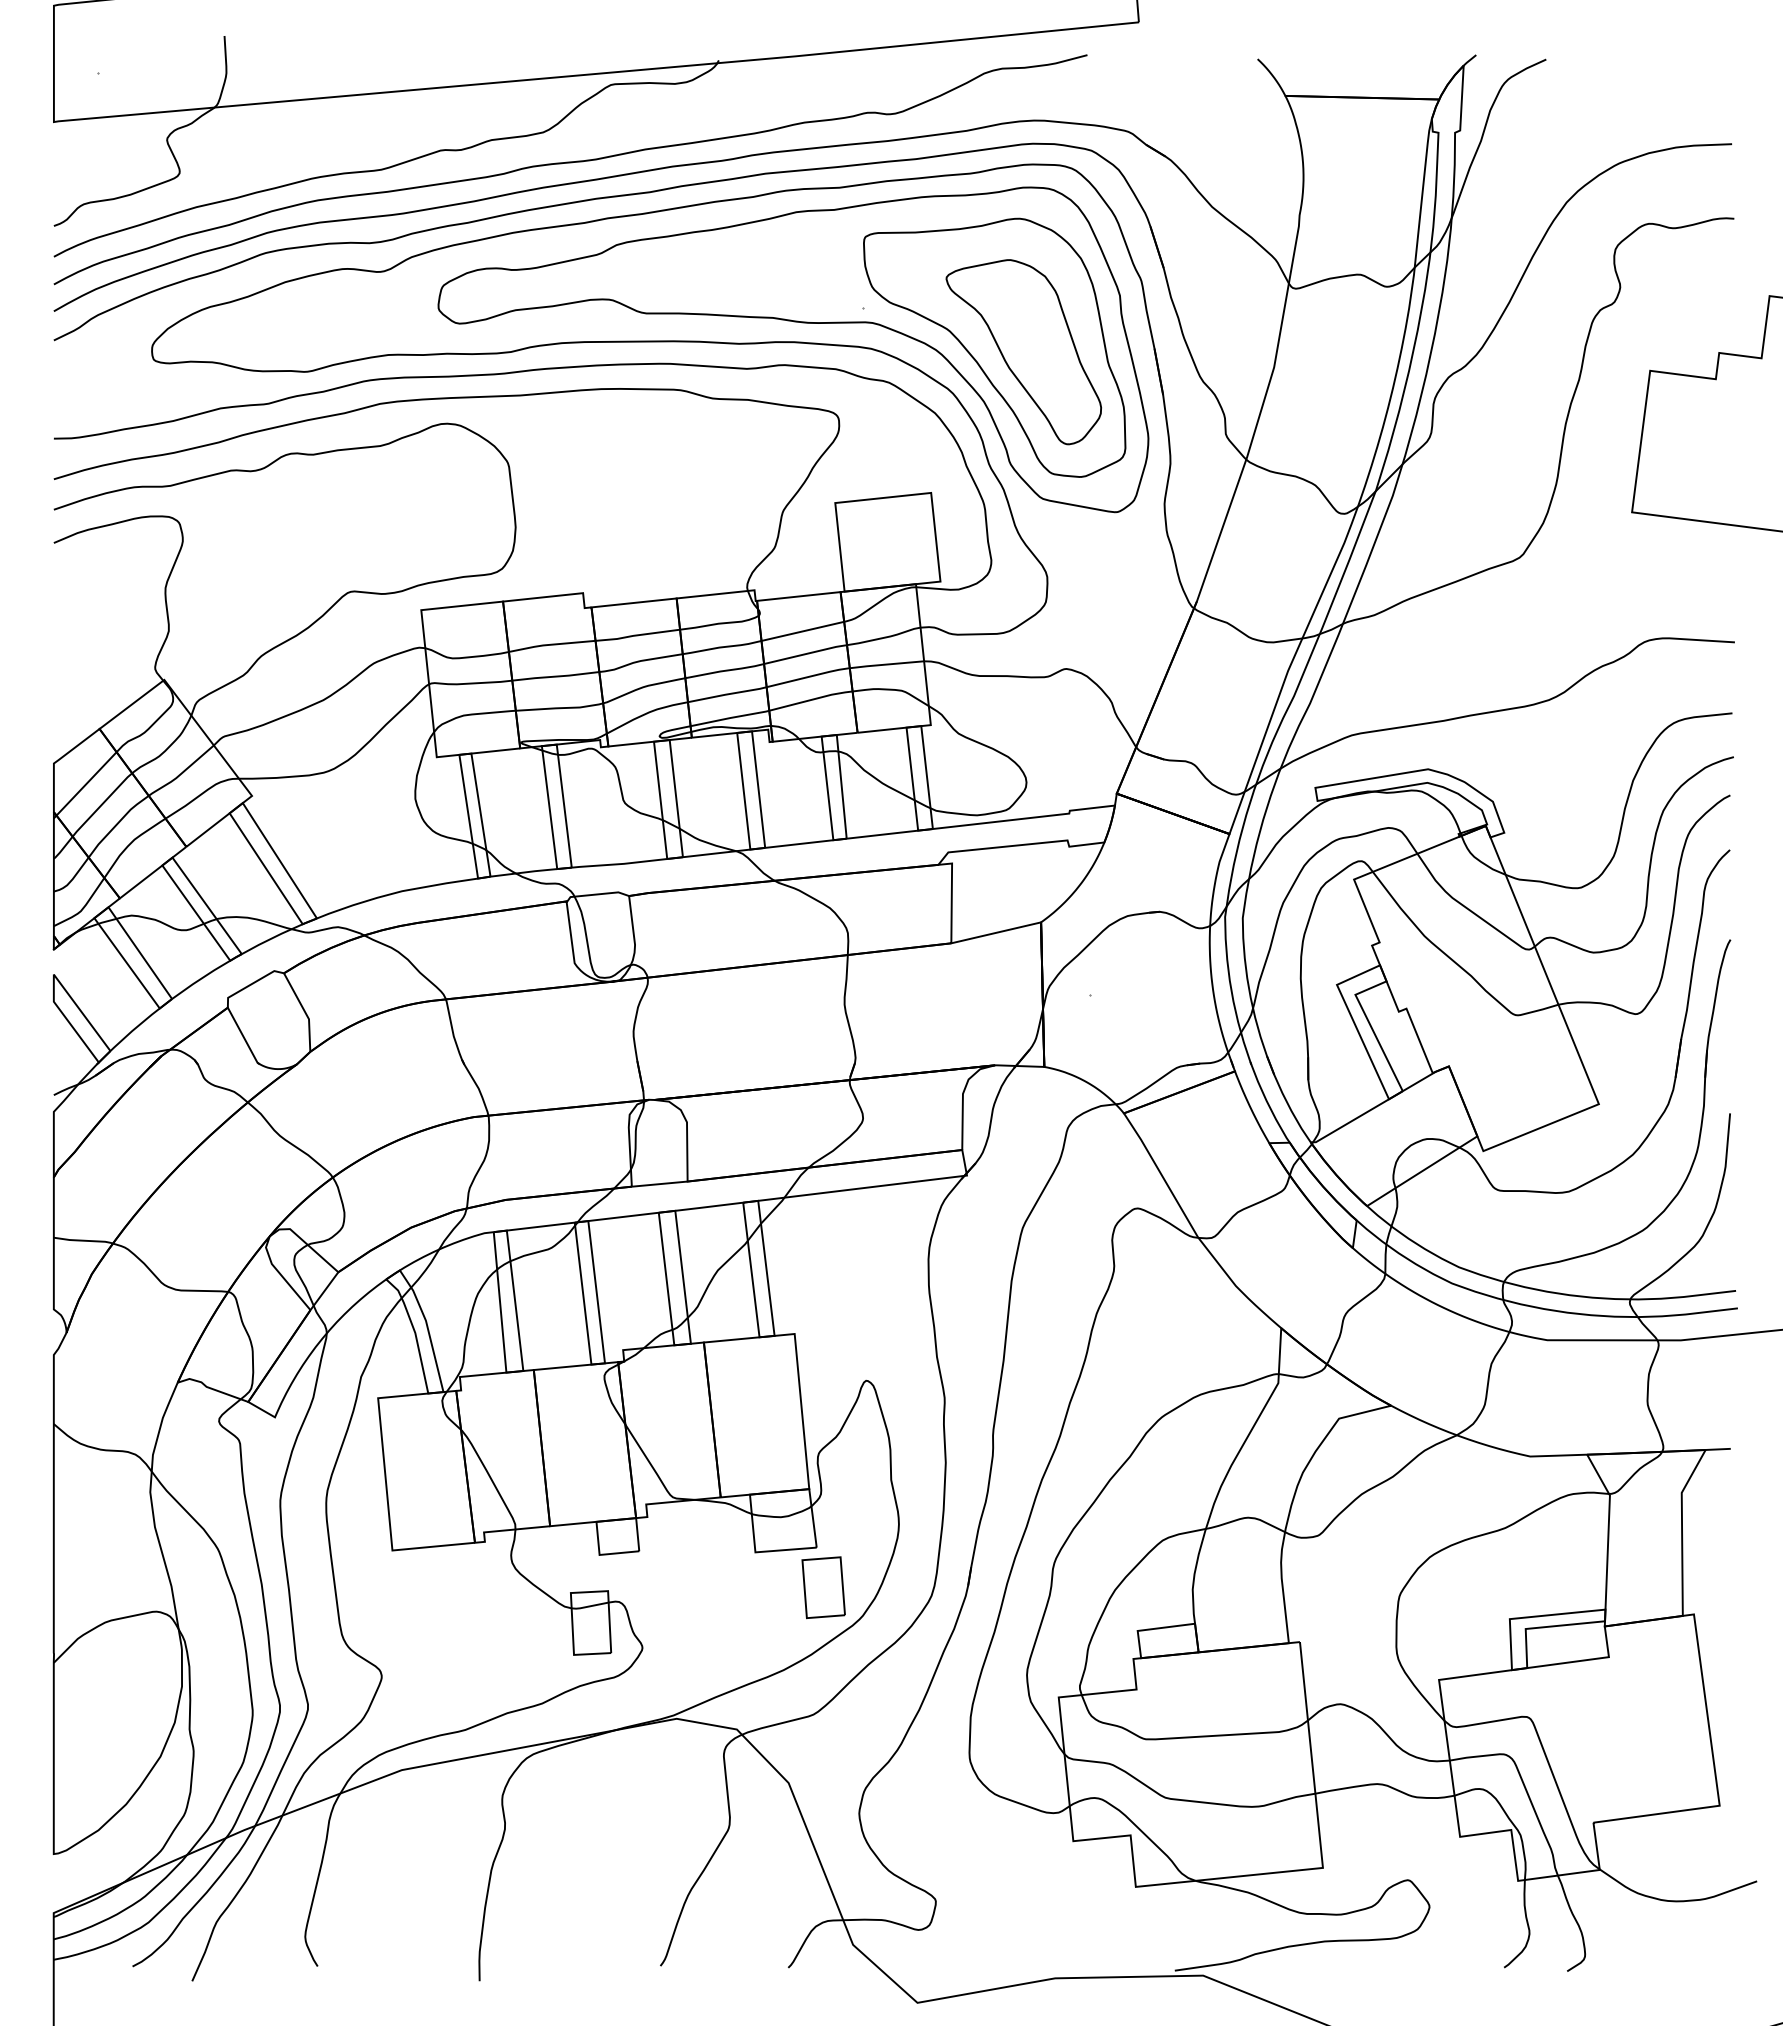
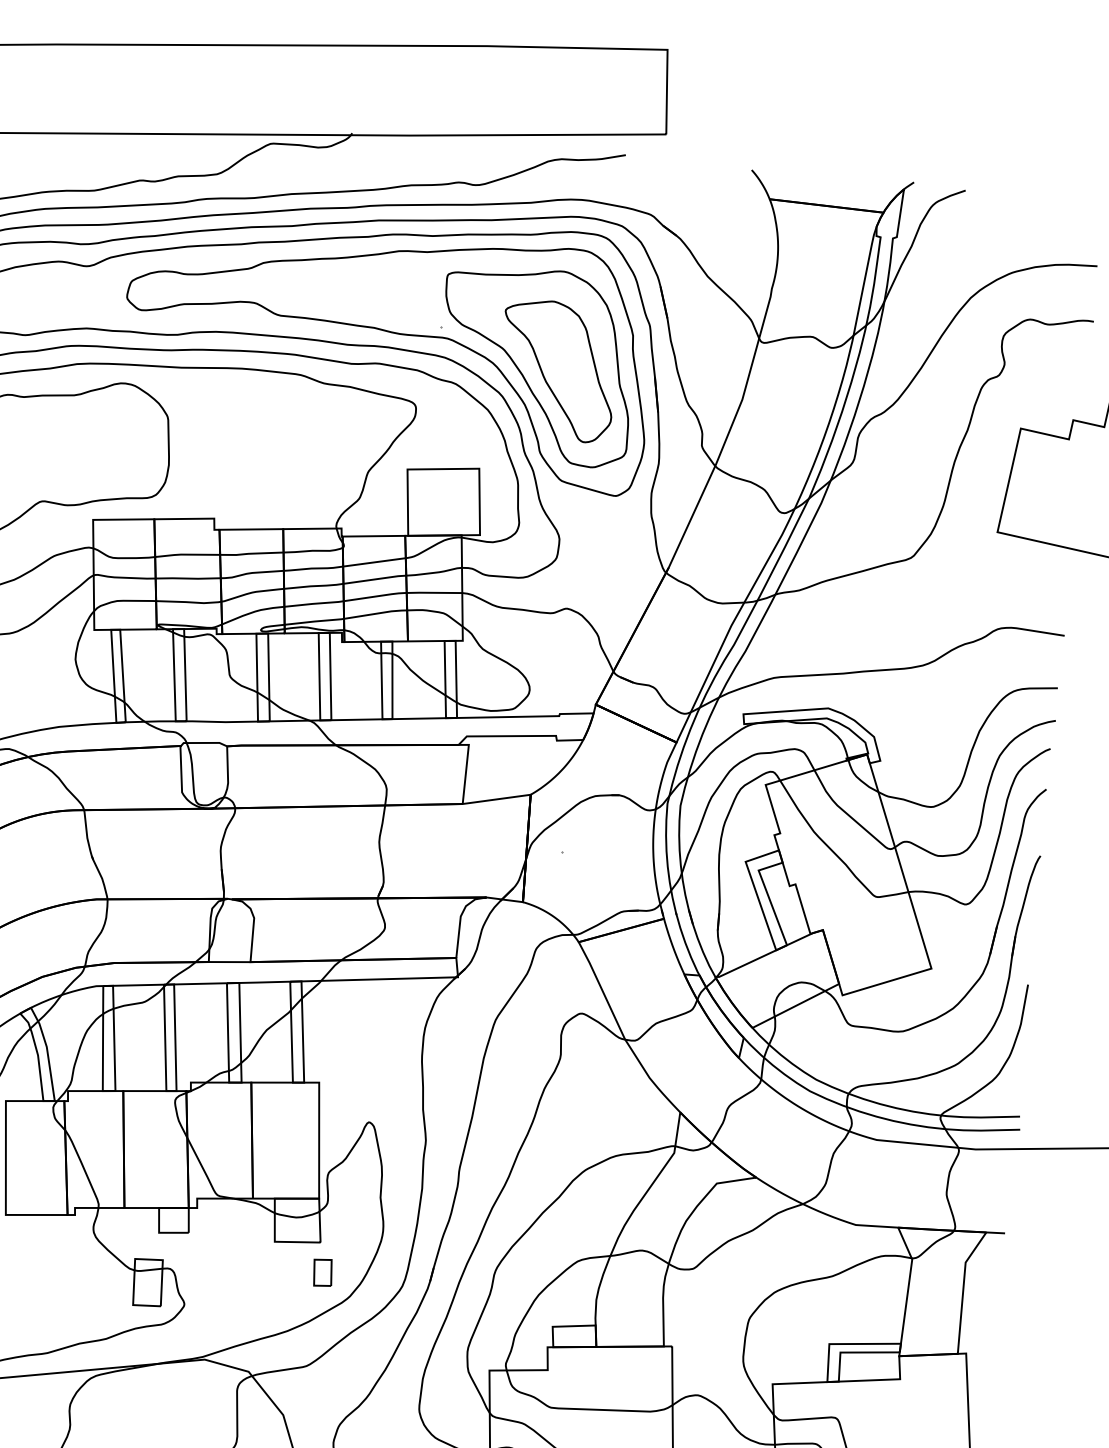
part: (823, 1587) -> (322, 1272), size x0.6

